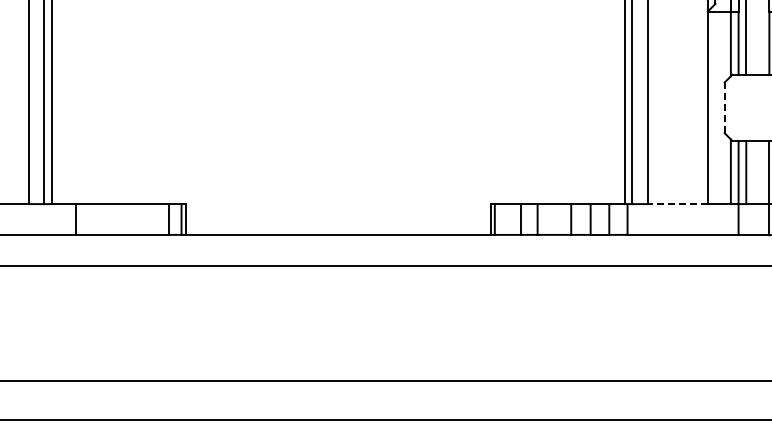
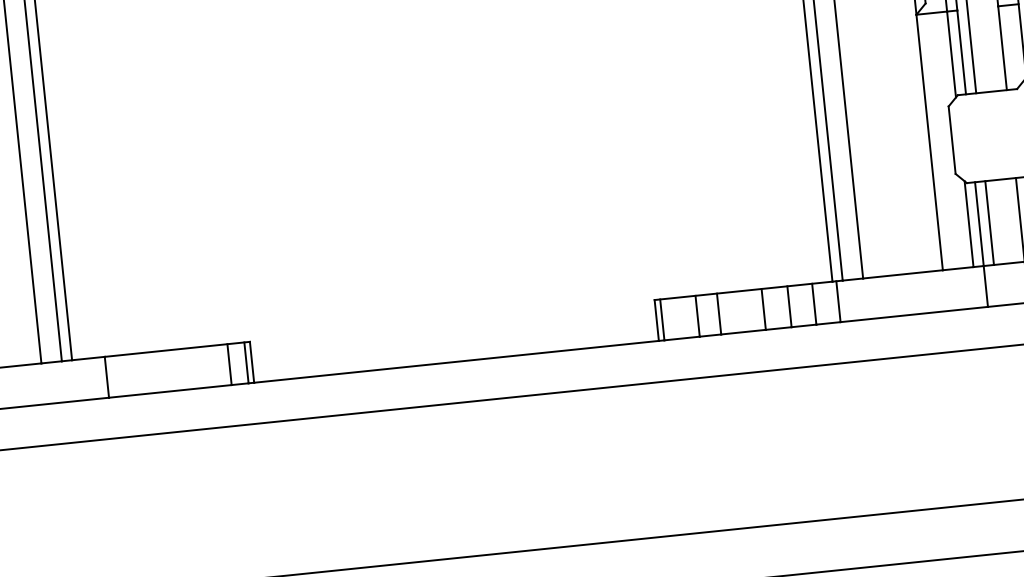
line: (724, 108) -> (951, 141), dashed -> solid
line: (677, 204) -> (902, 274), dashed -> solid

